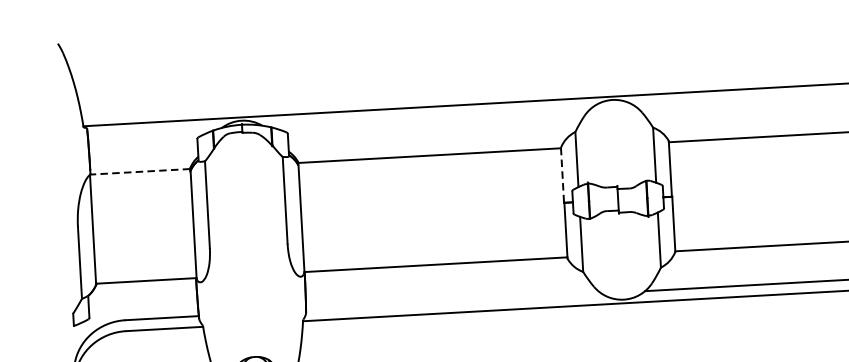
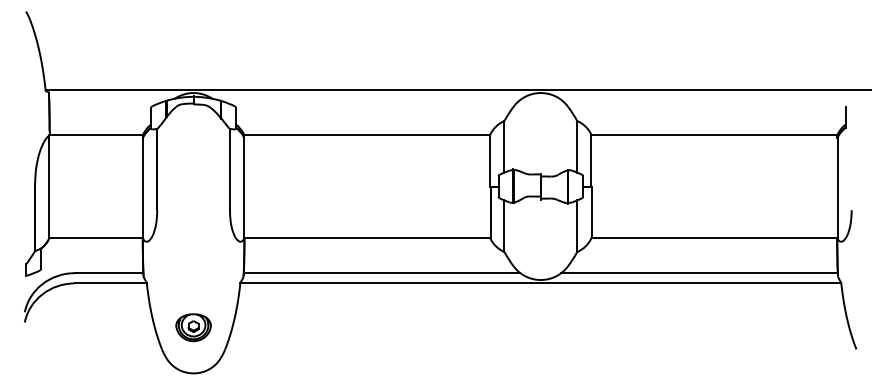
line: (140, 171) -> (96, 135), dashed -> solid
line: (562, 175) -> (490, 160), dashed -> solid
line: (453, 302) -> (381, 273), added

